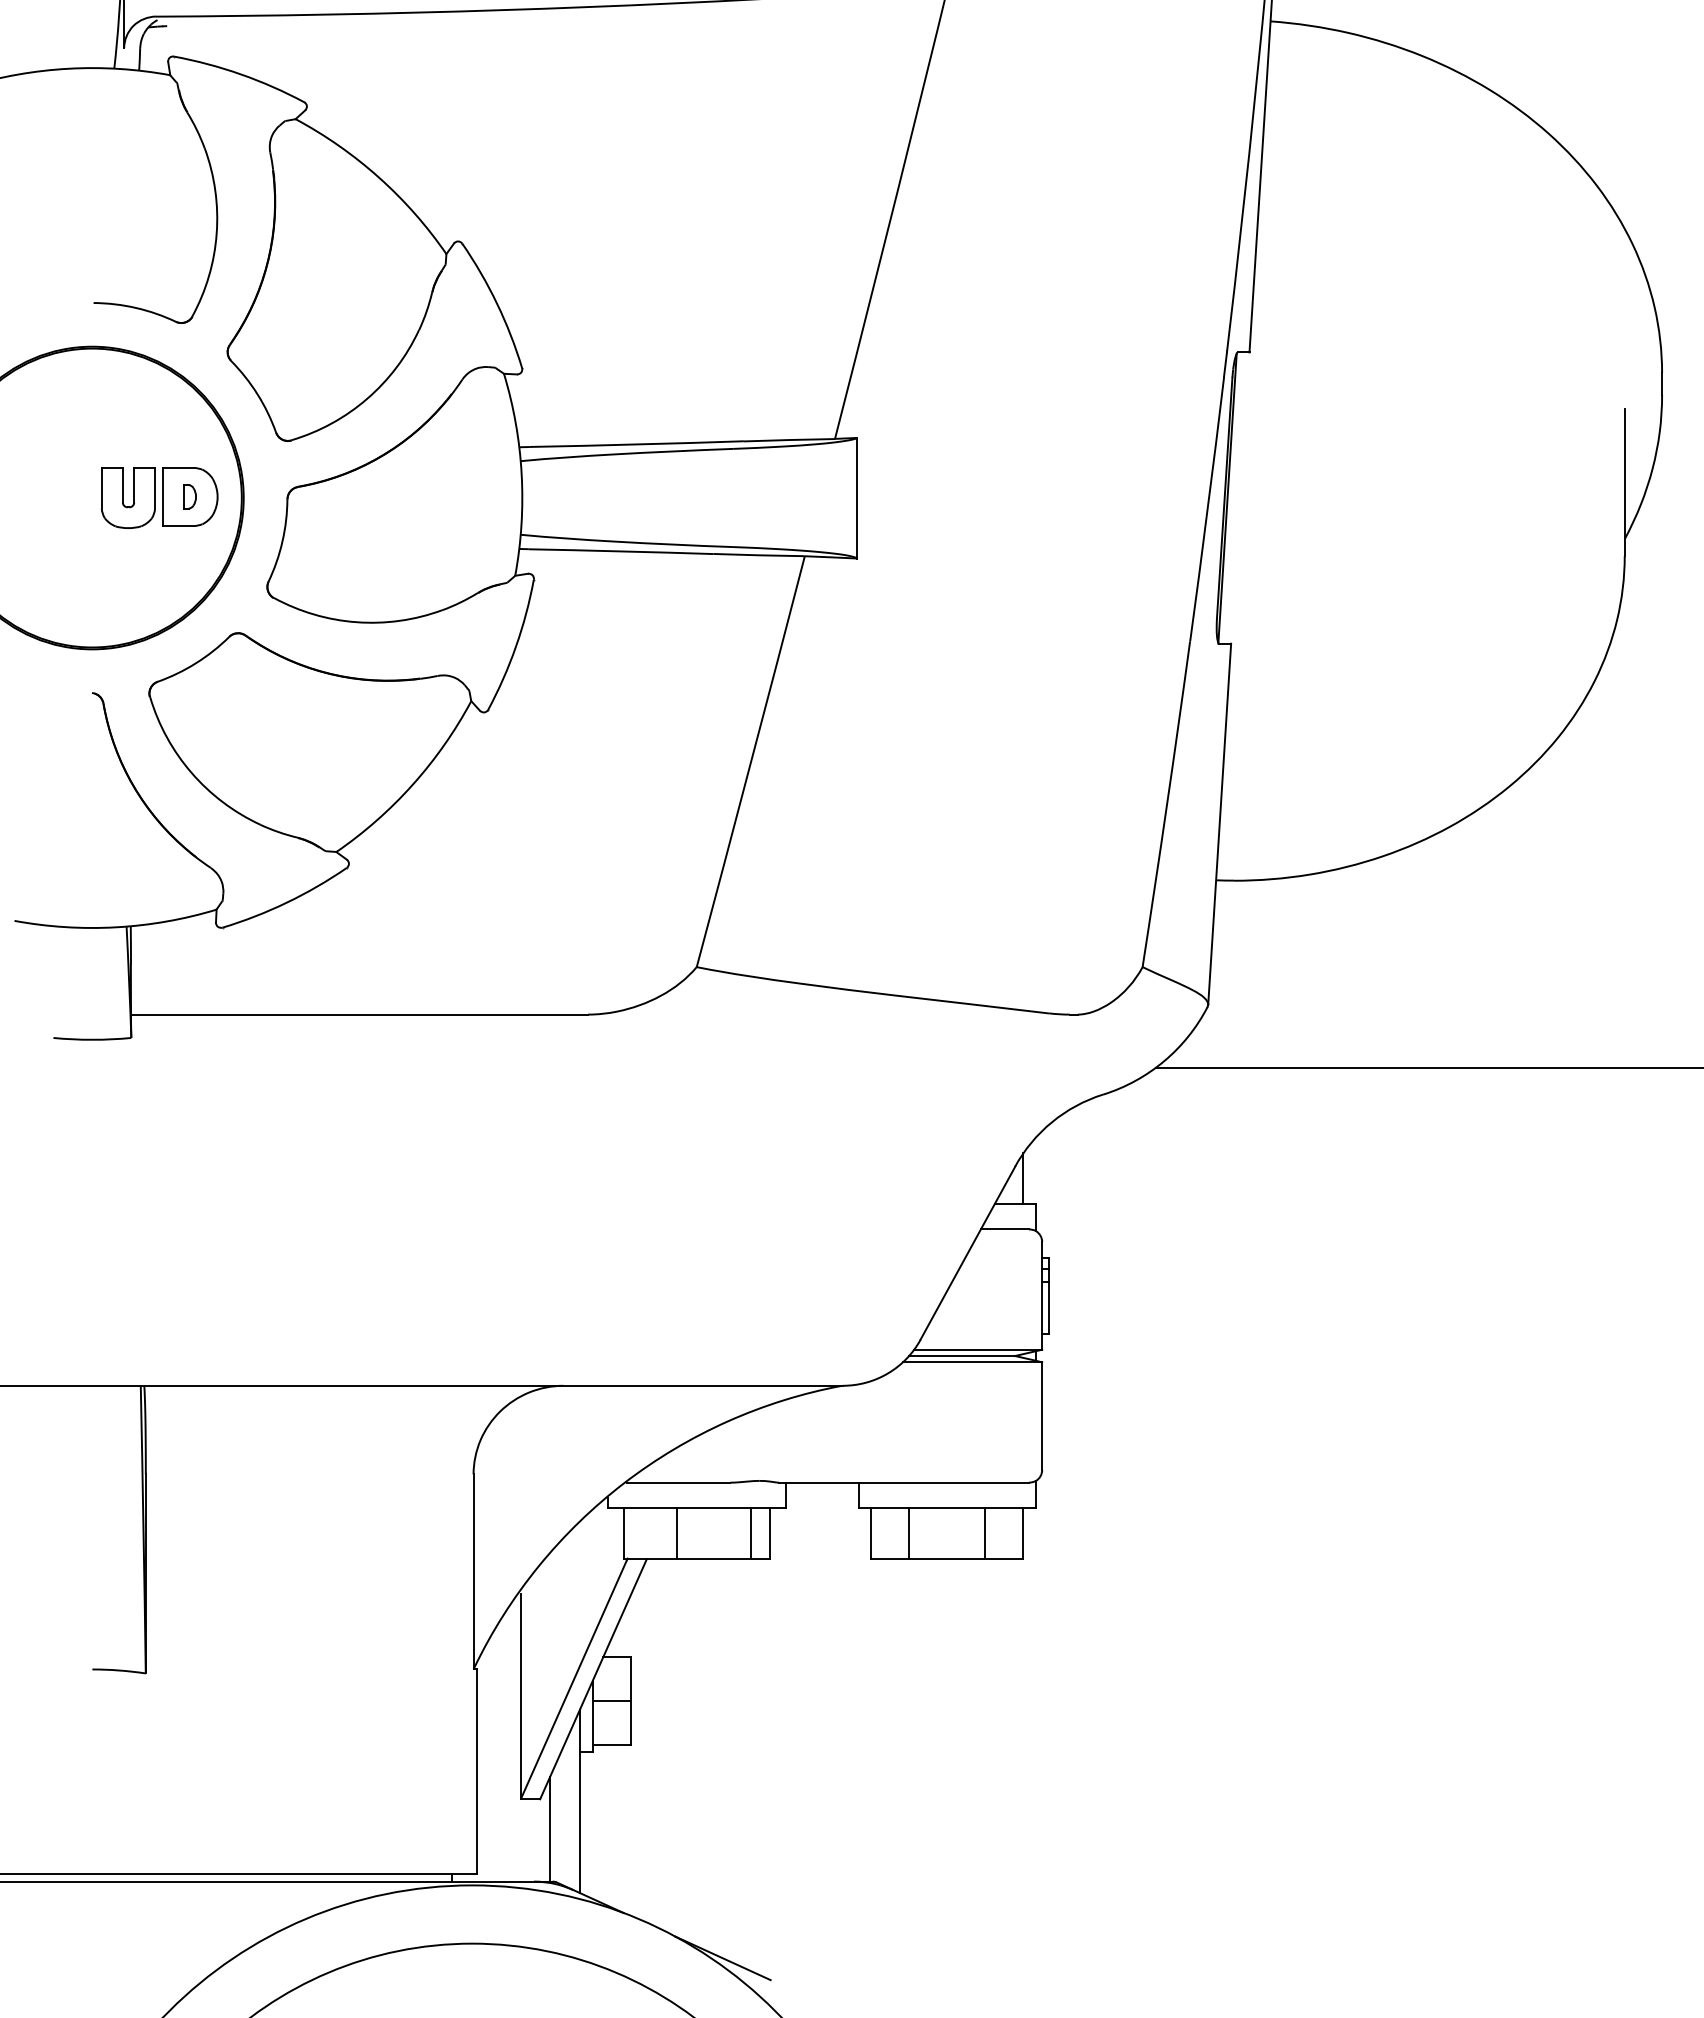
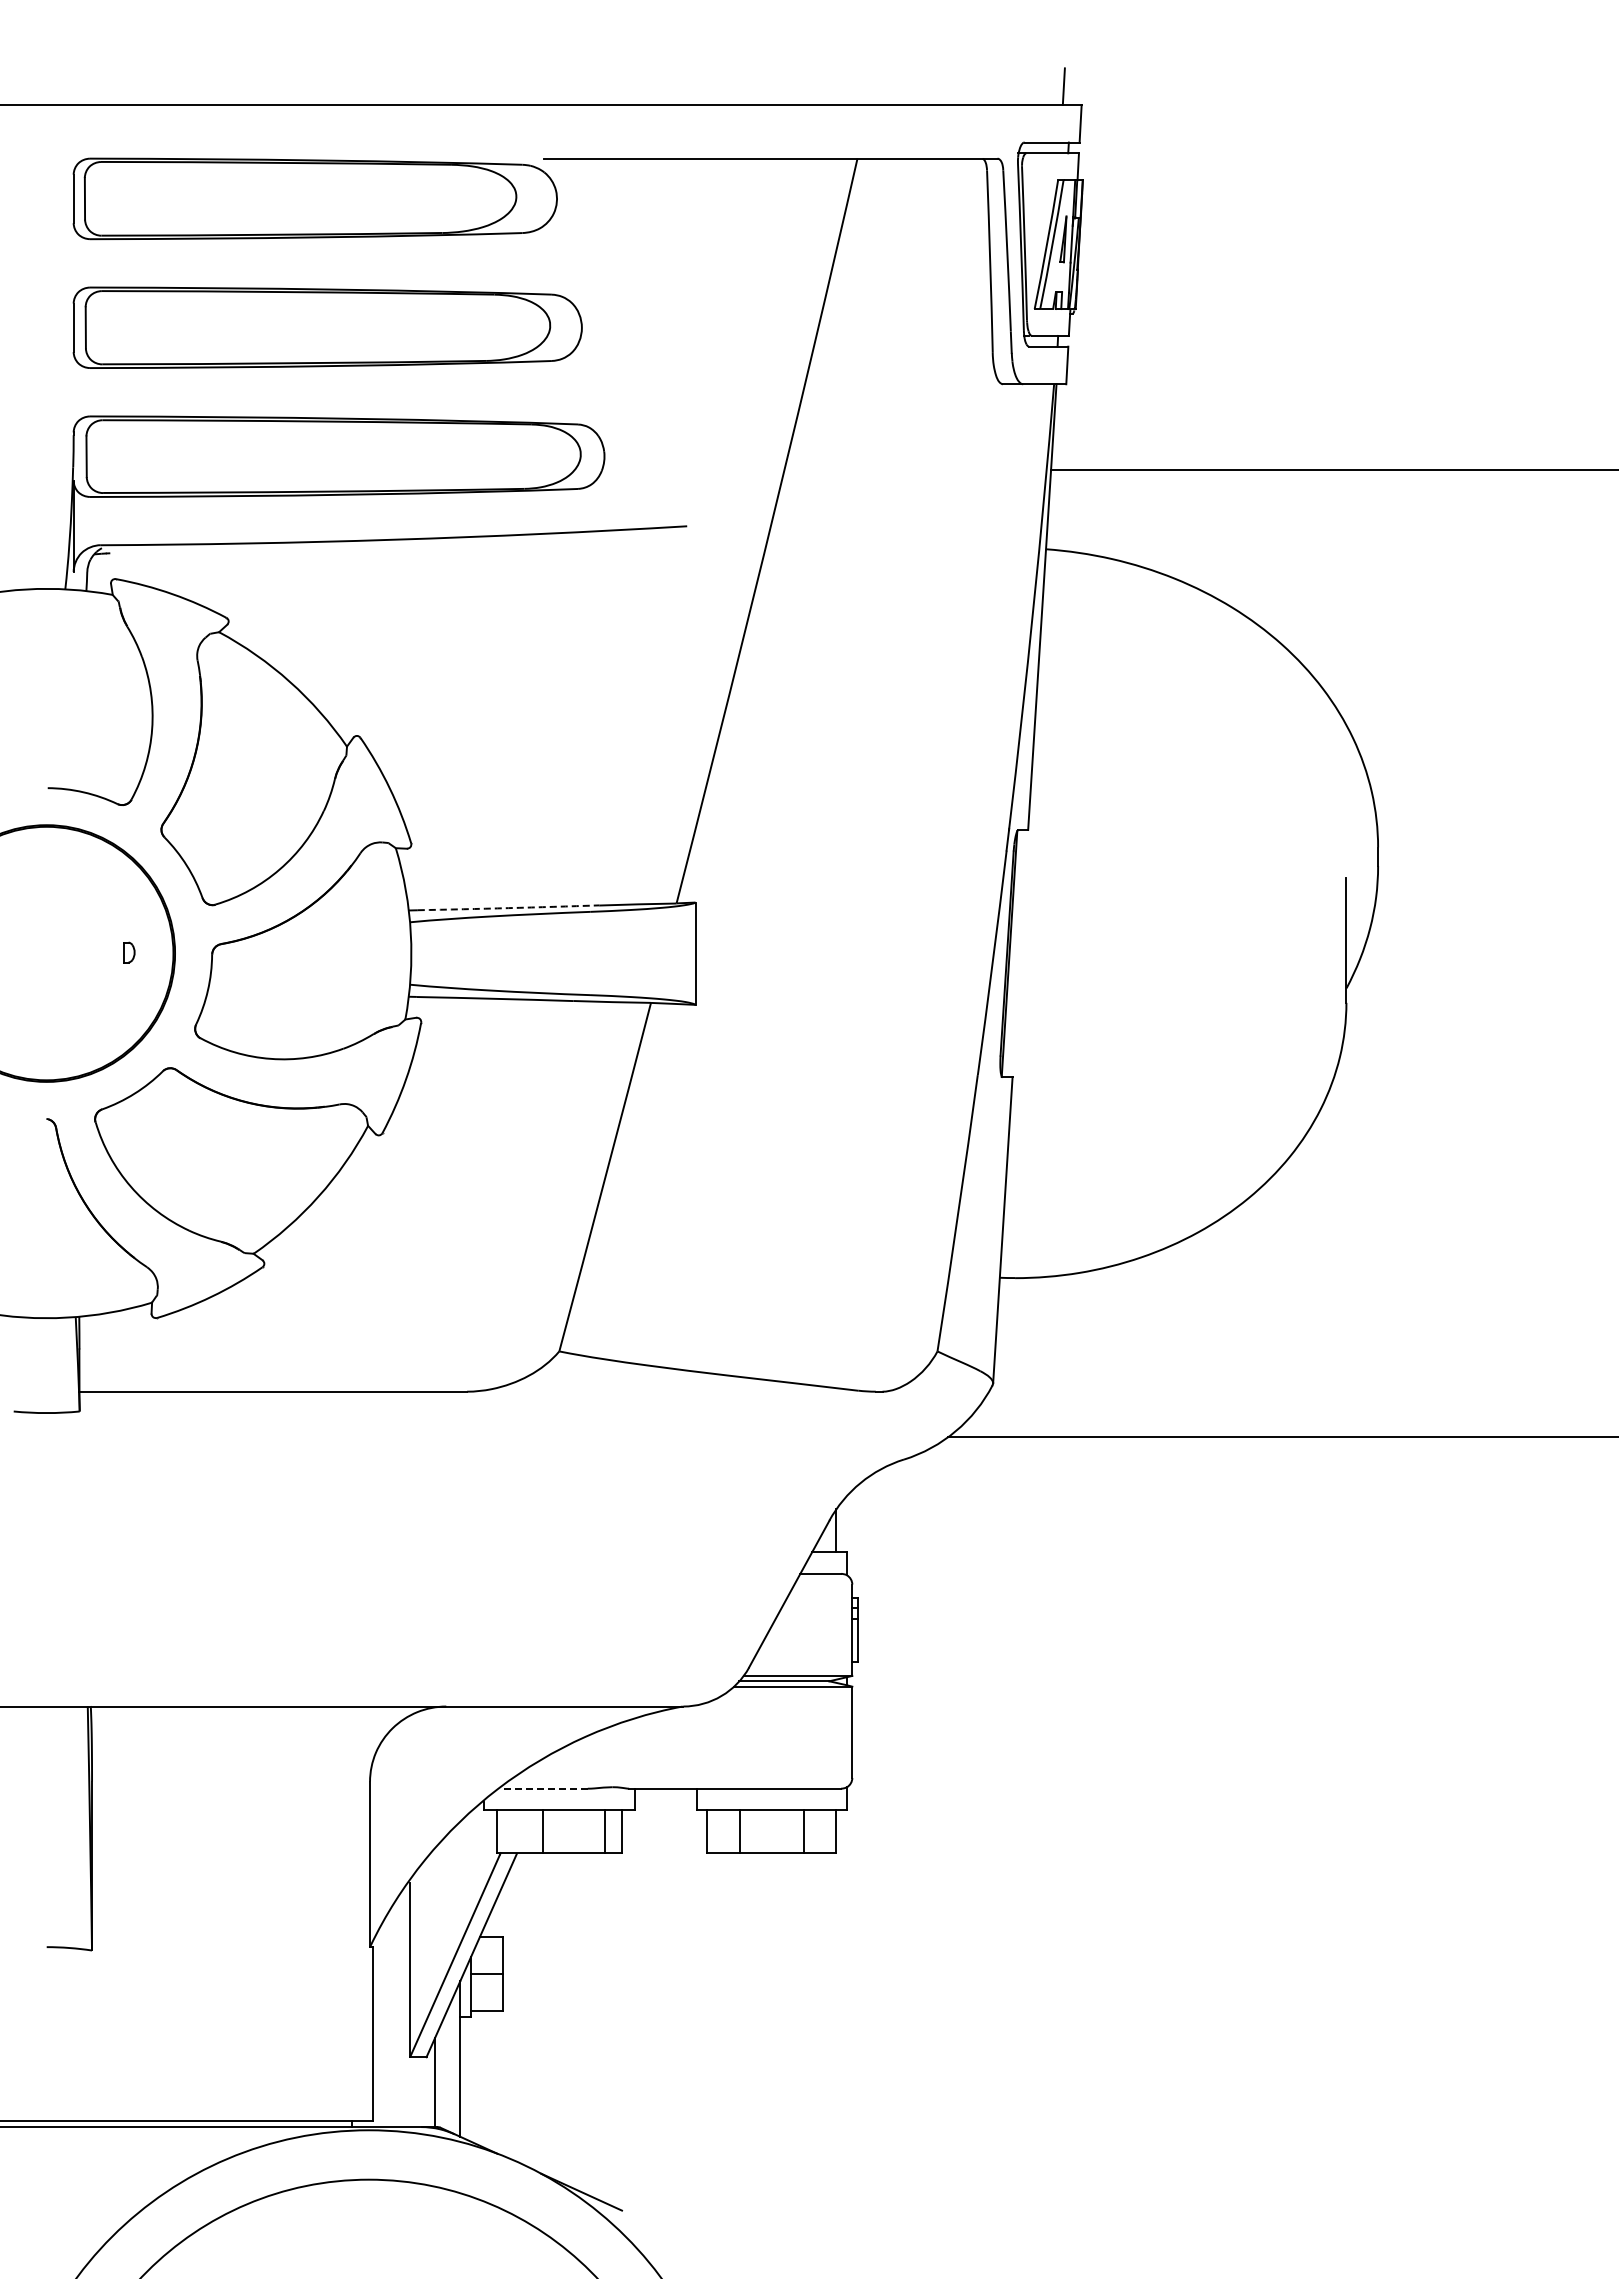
arc: (636, 444) -> (508, 908), solid -> dashed
part: (159, 497) -> (103, 953), removed
line: (679, 1482) -> (544, 1788), solid -> dashed

